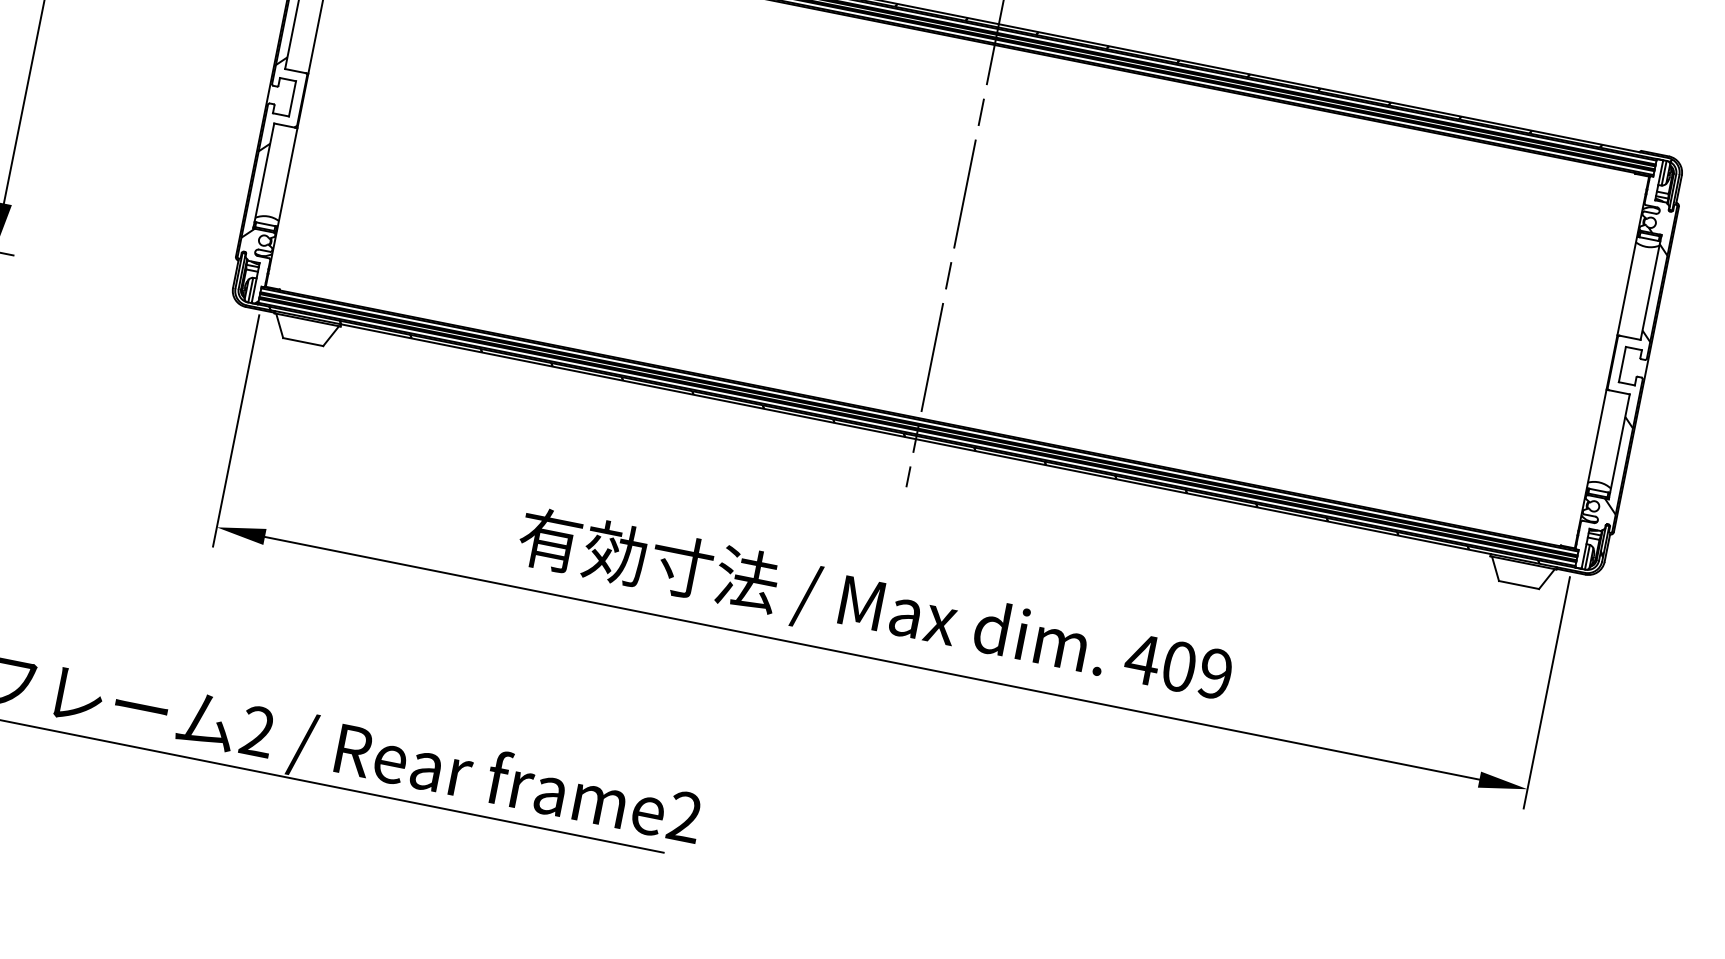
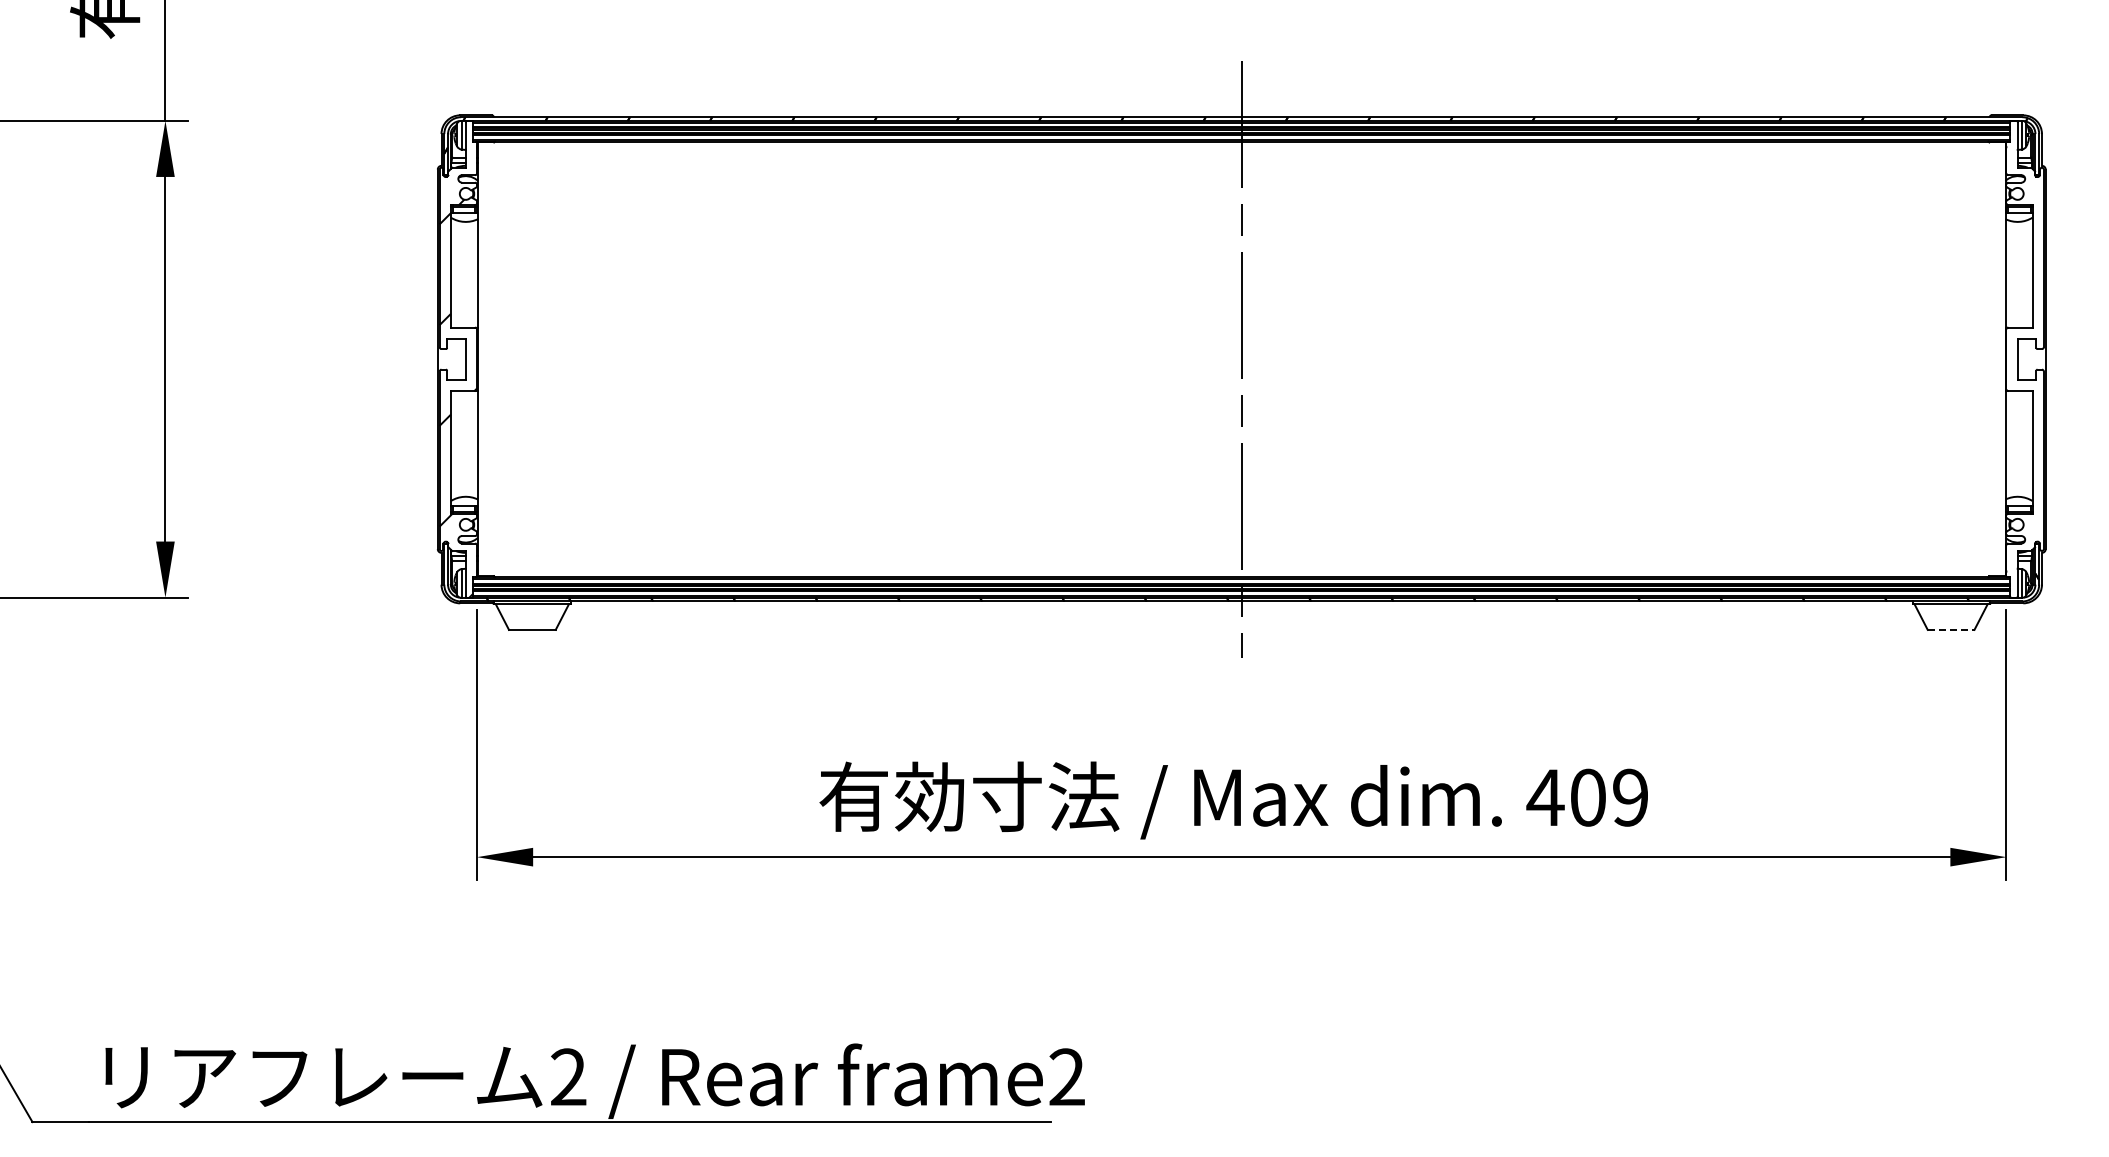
hatch: (1623, 397) -> (2026, 396), removed
line: (1519, 584) -> (1951, 629), solid -> dashed

